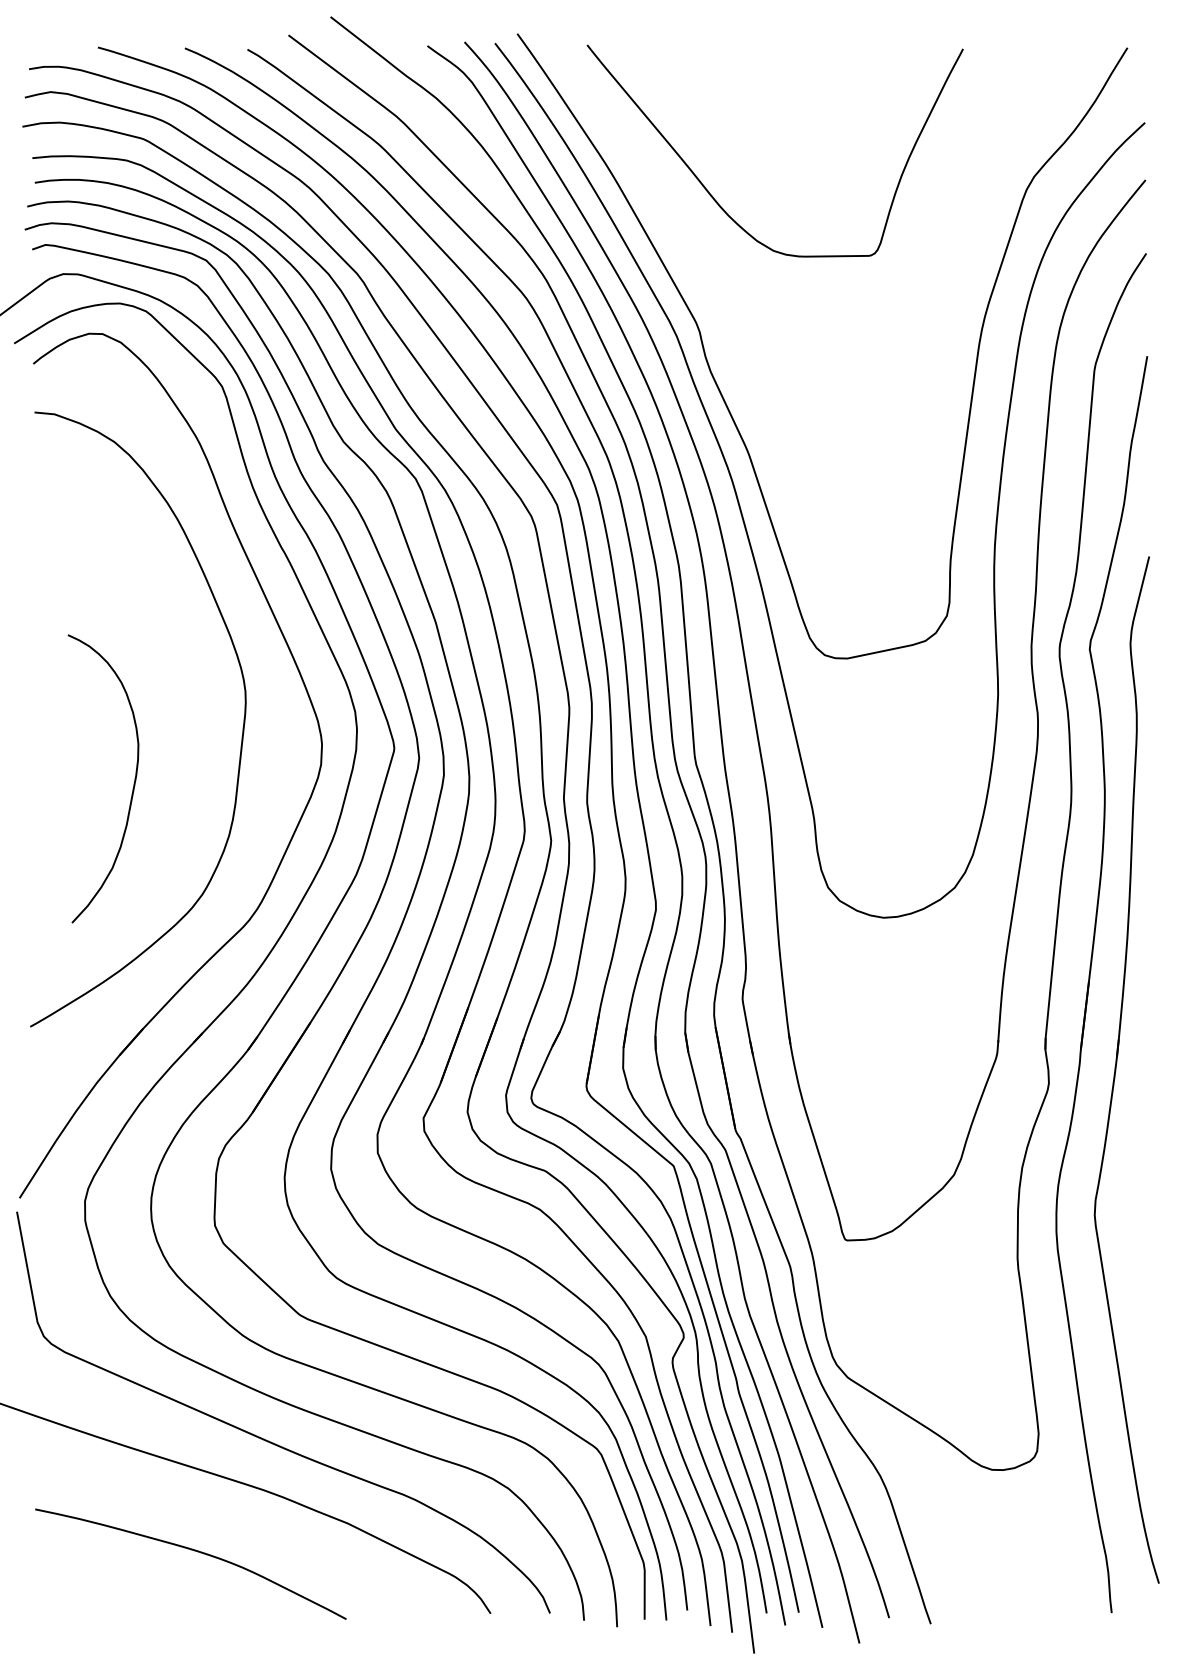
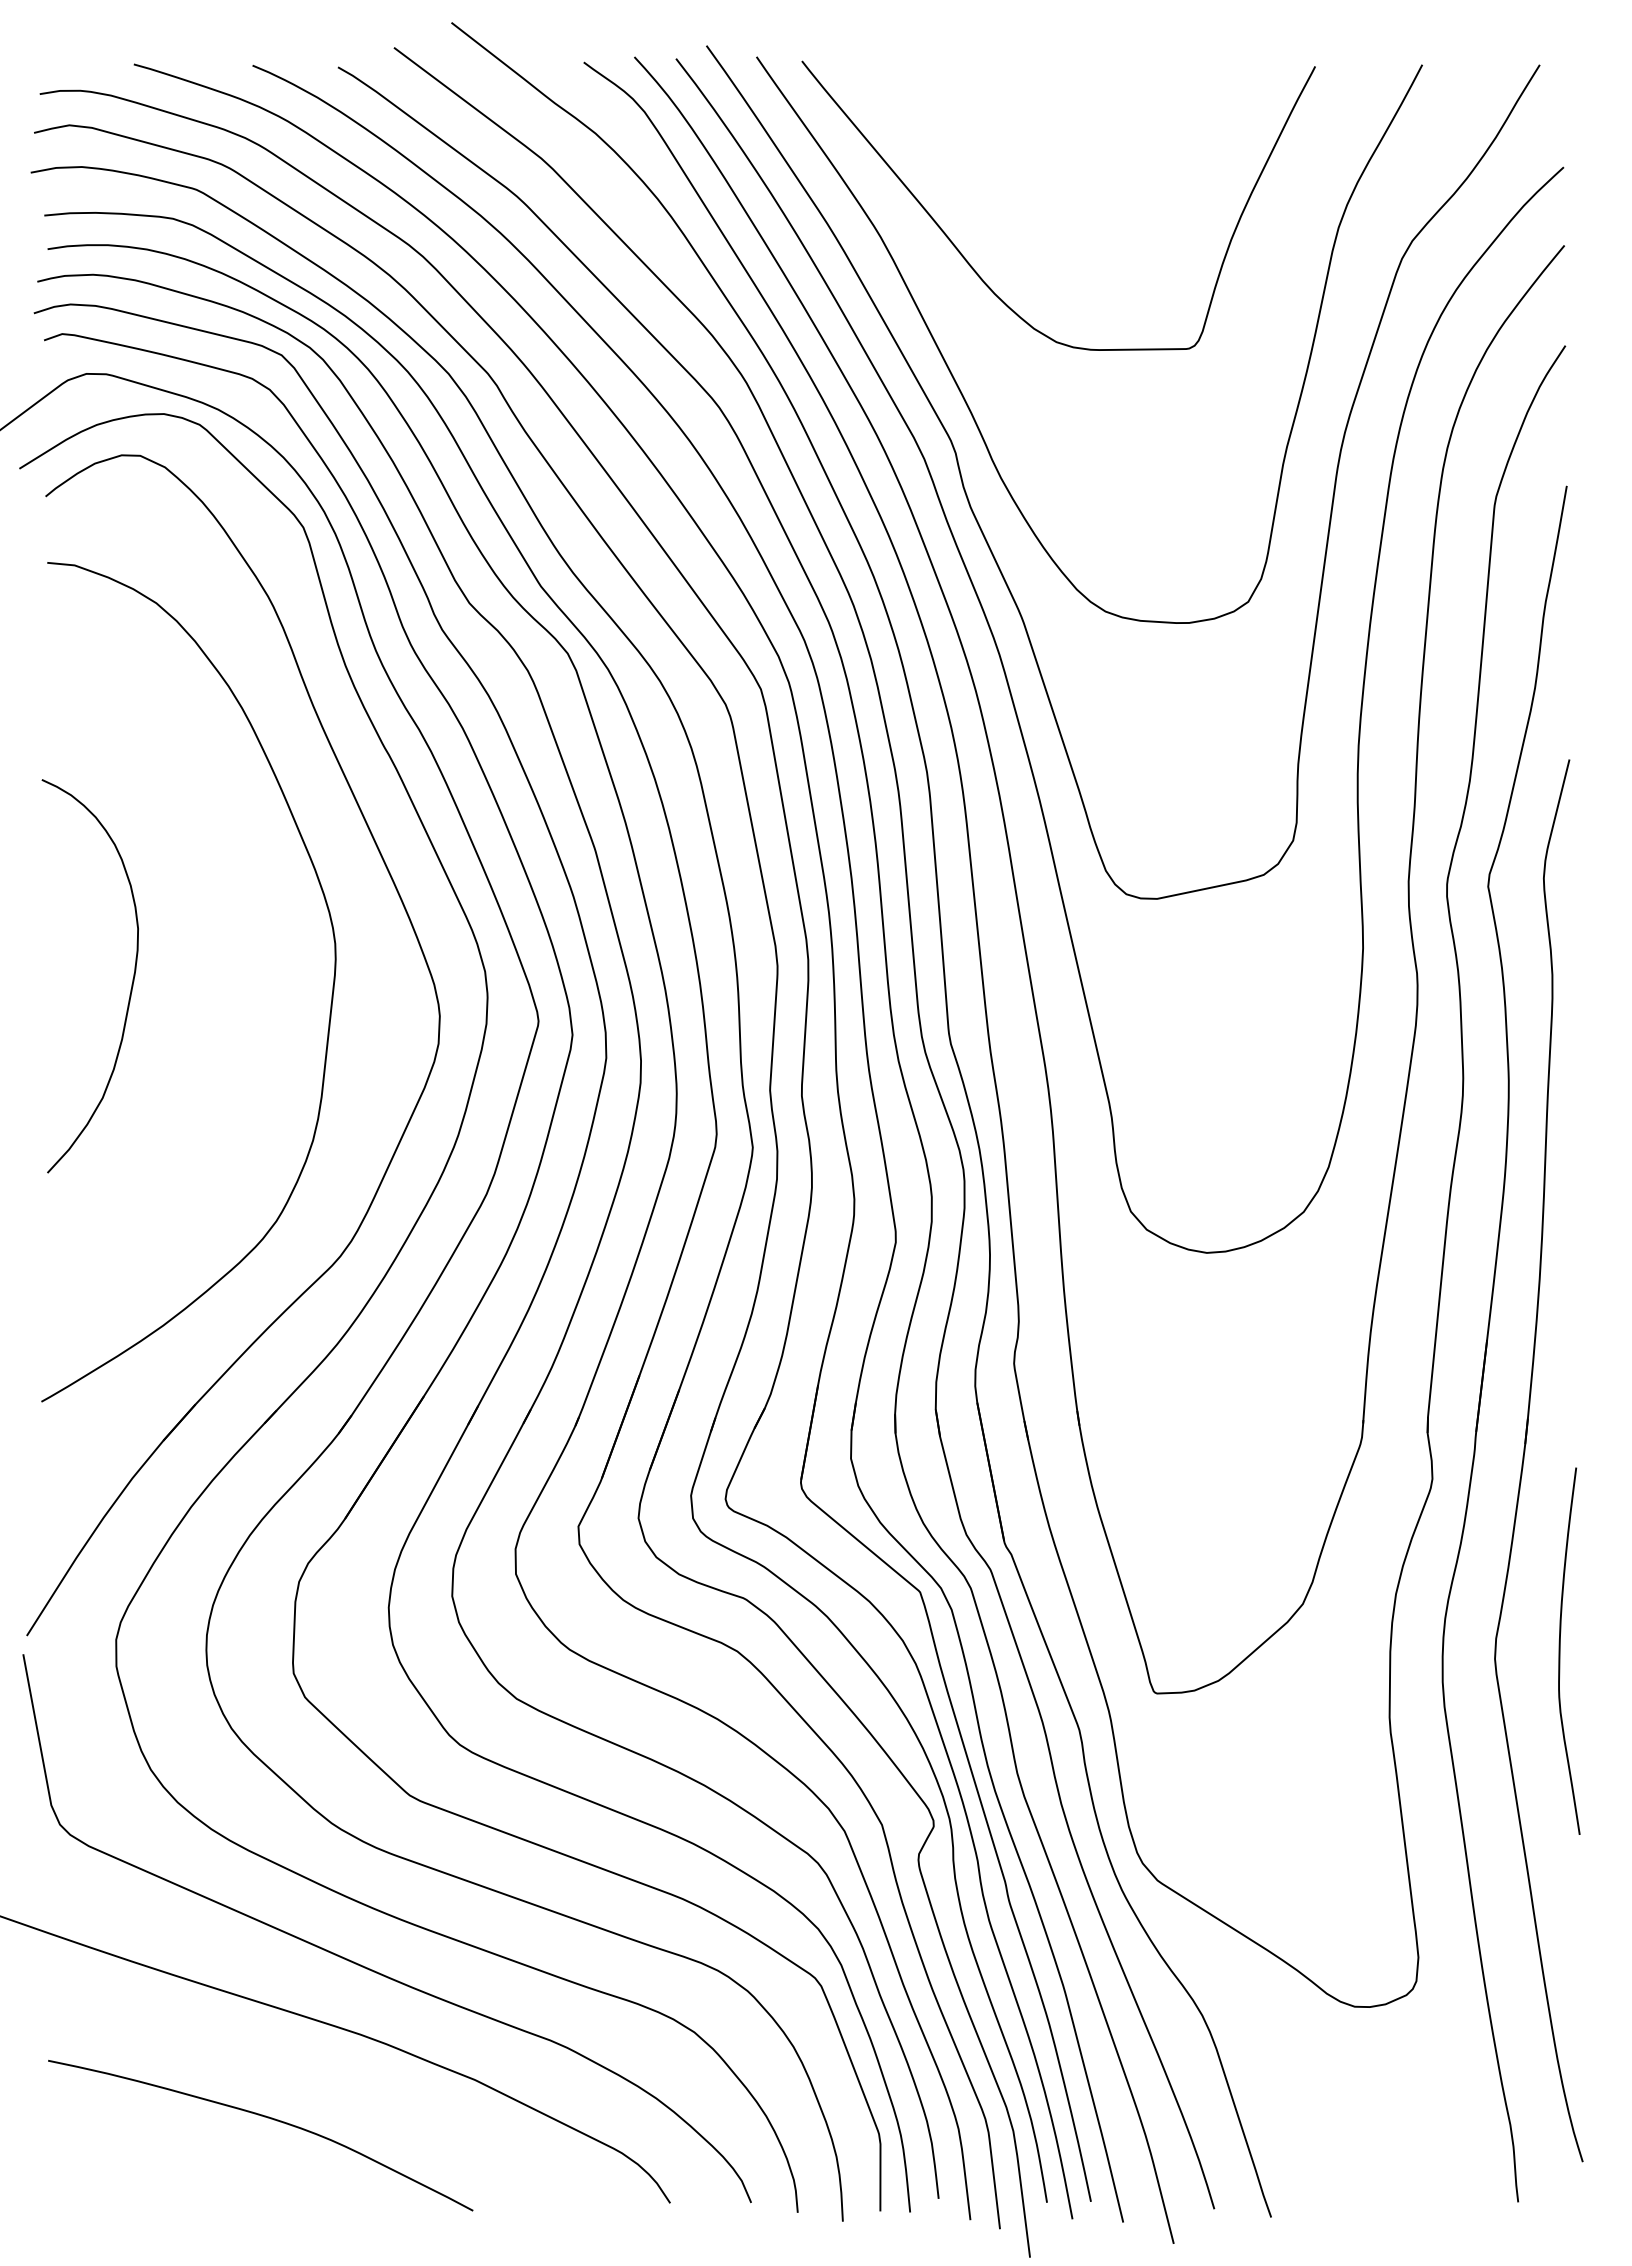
curve: (707, 294) -> (966, 401), added
curve: (133, 784) -> (131, 984), moved
curve: (1142, 1208) -> (1560, 1650), added

